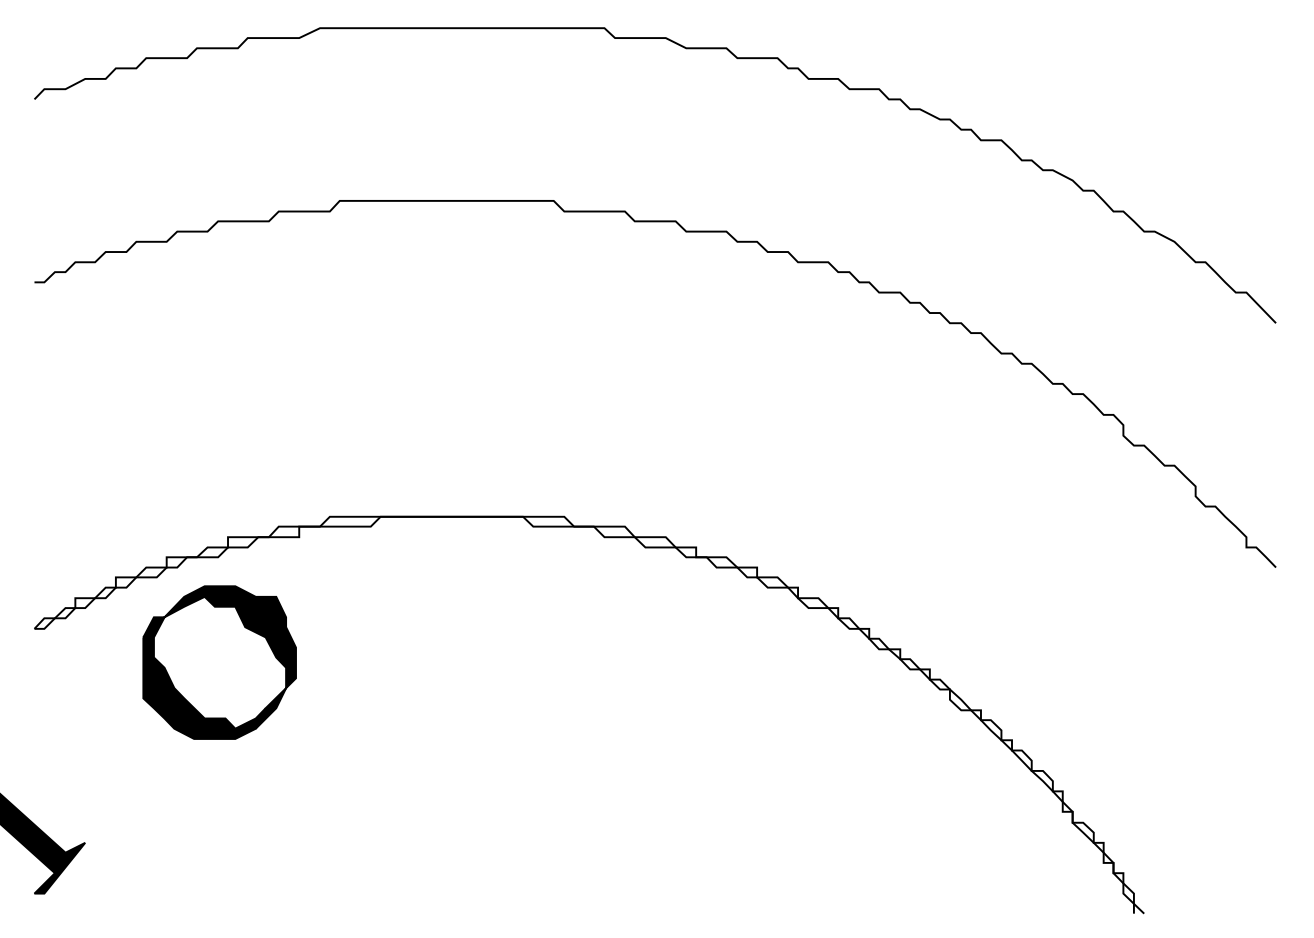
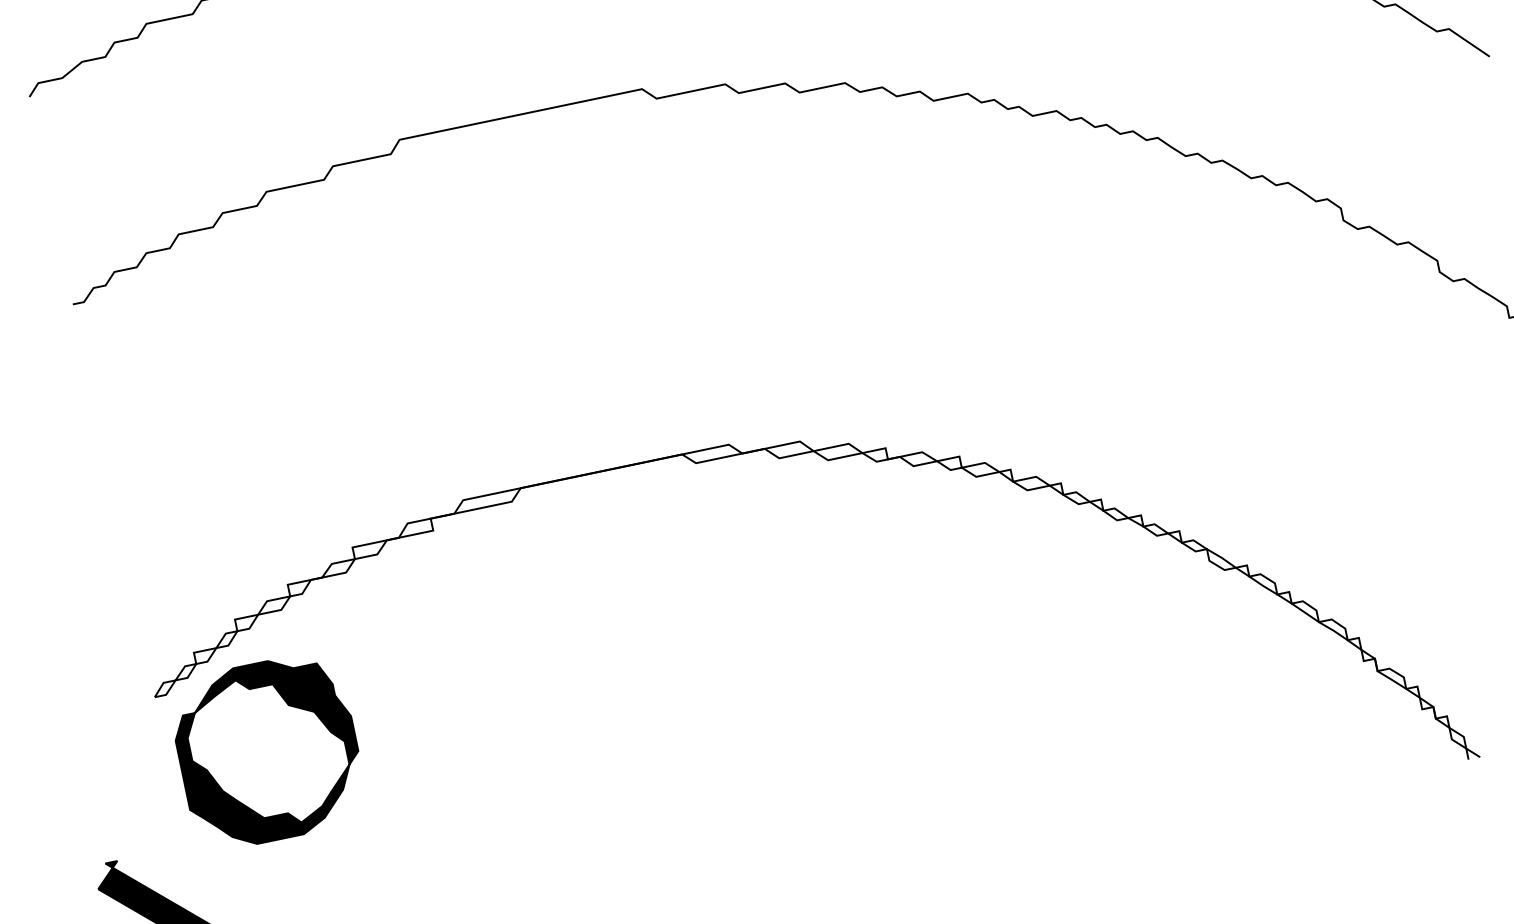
part: (219, 662) -> (267, 751), moved

